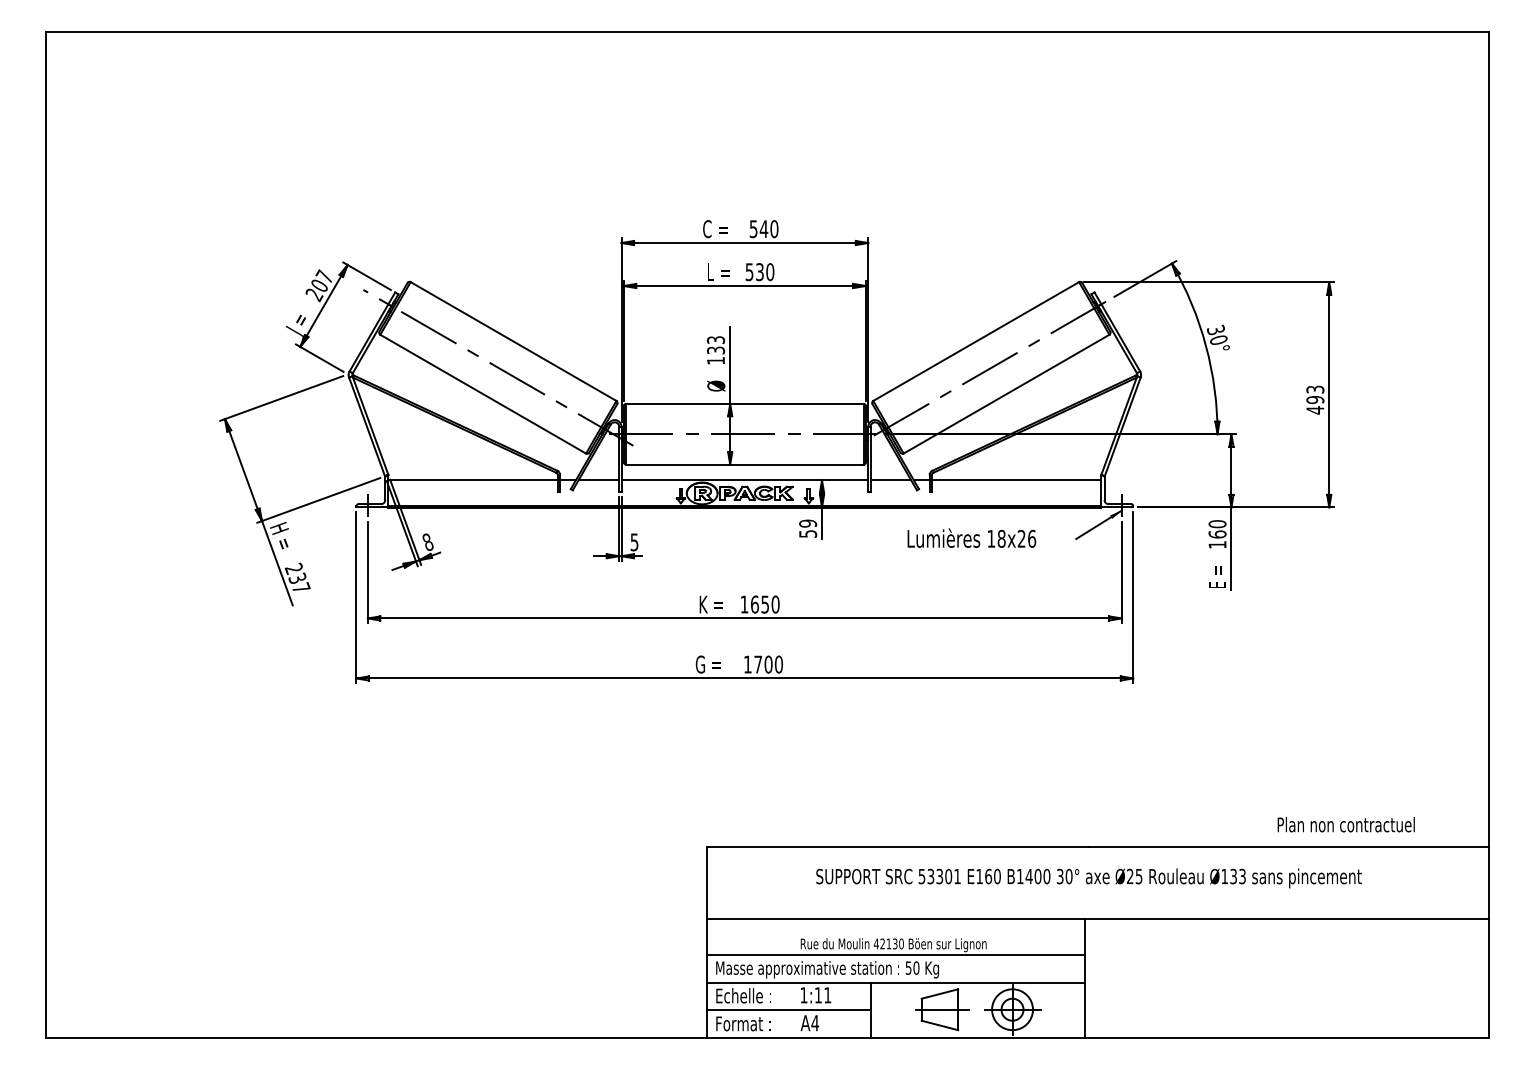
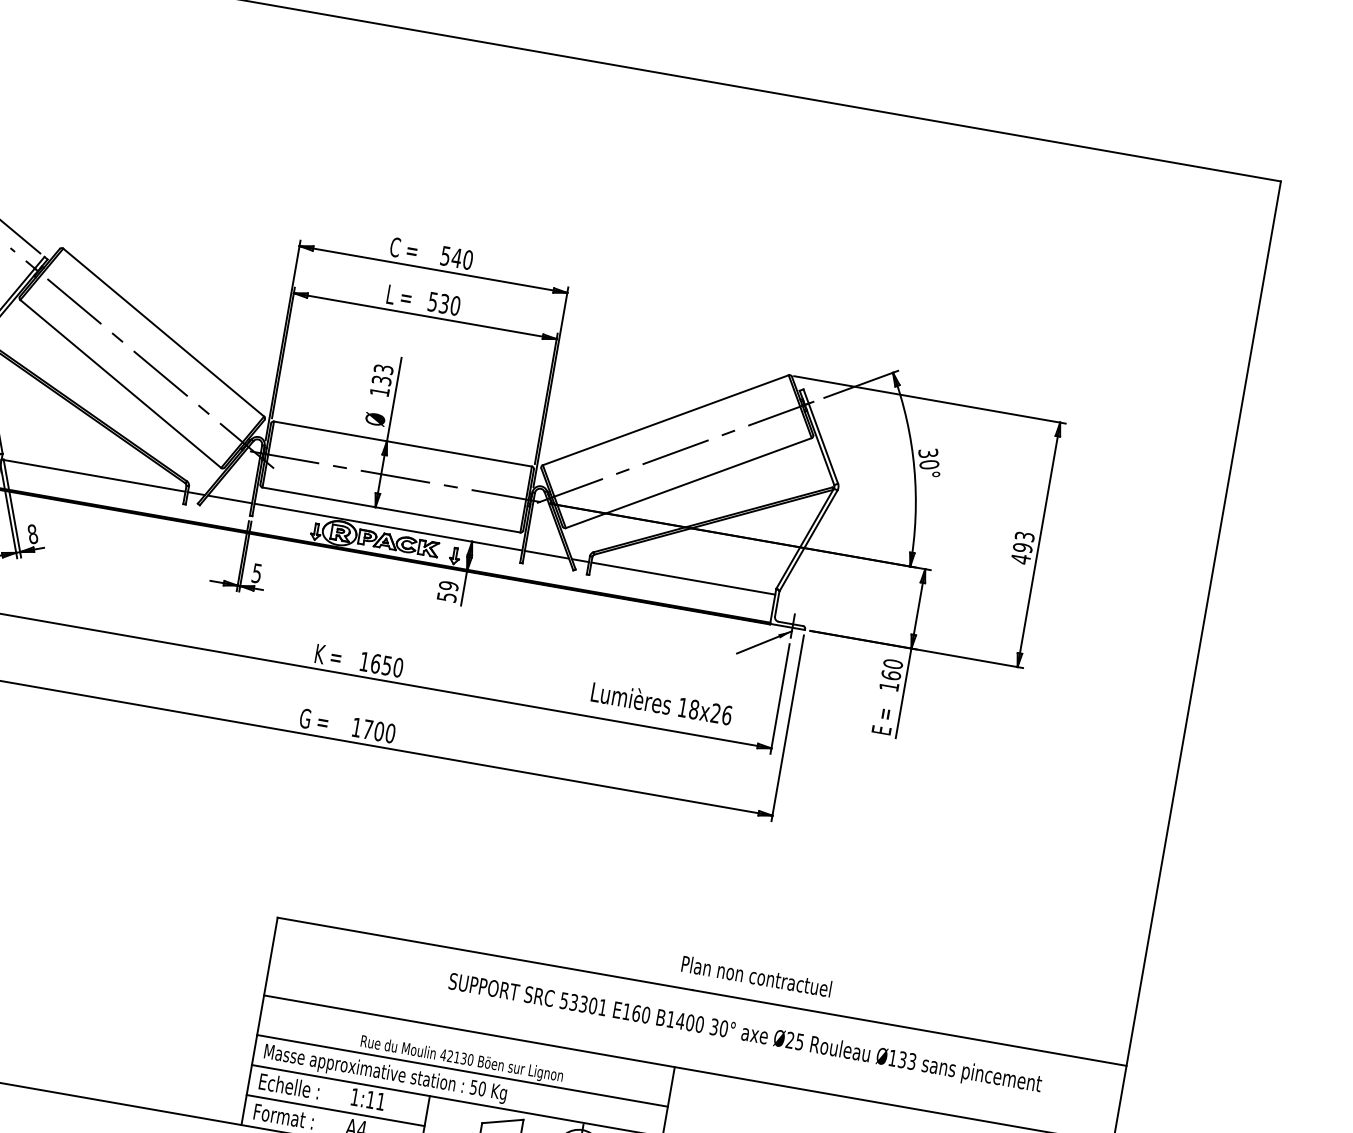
text: (971, 537) -> (661, 702), moved
text: (1345, 824) -> (755, 976), moved
text: (1088, 878) -> (744, 1034), moved

